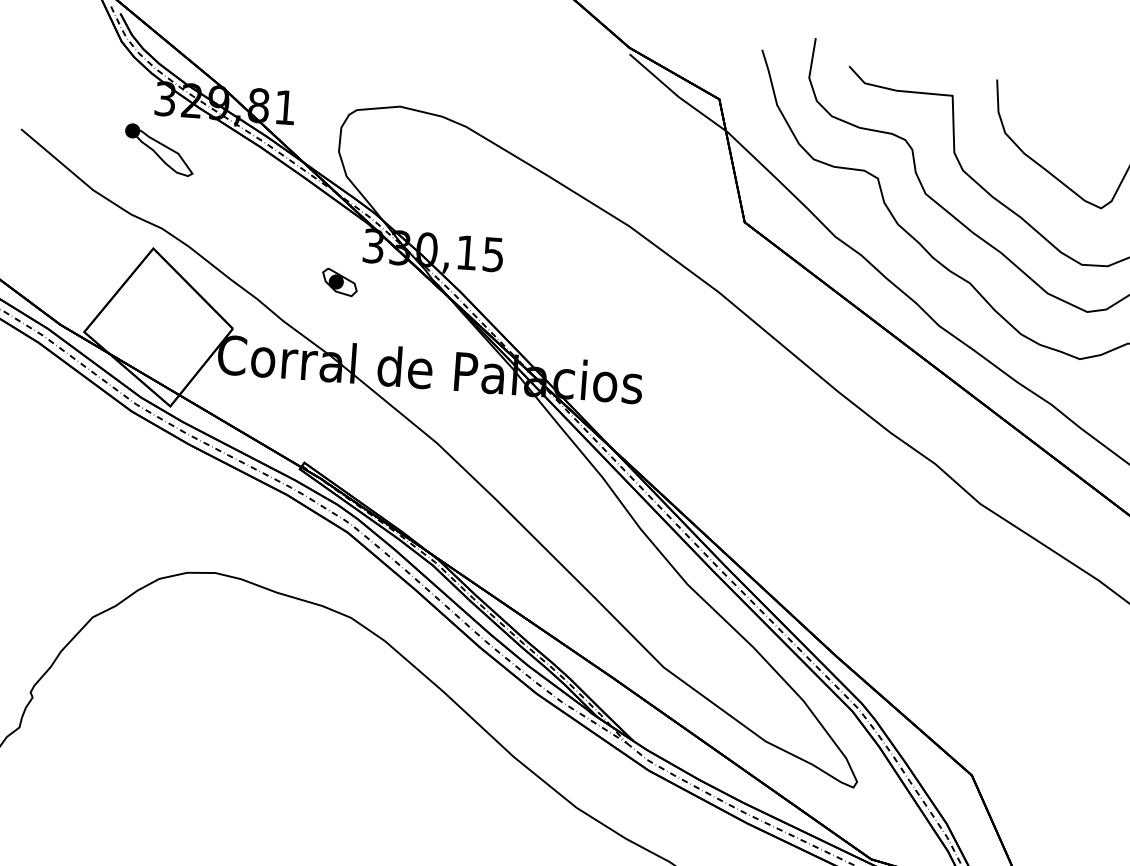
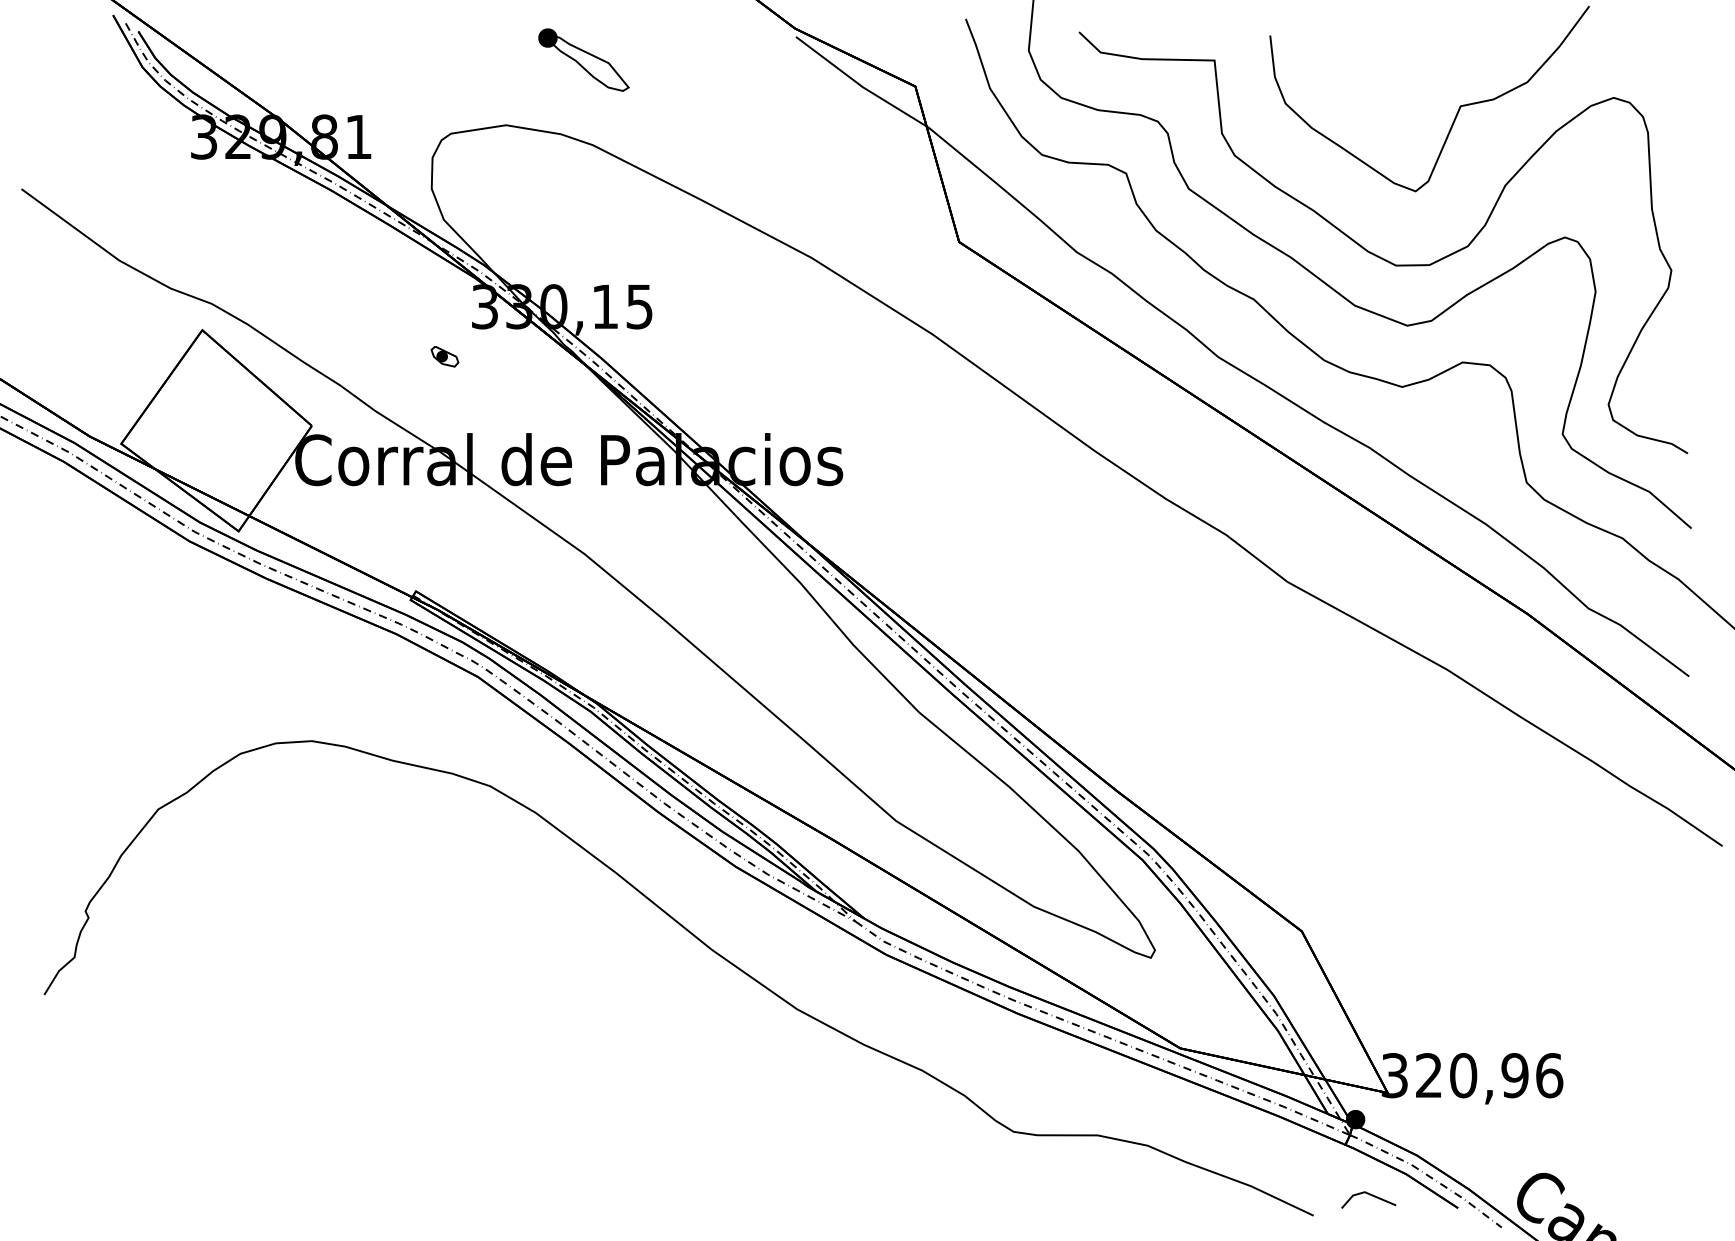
part: (159, 149) -> (583, 59), moved
part: (339, 282) -> (444, 356), size x0.6

